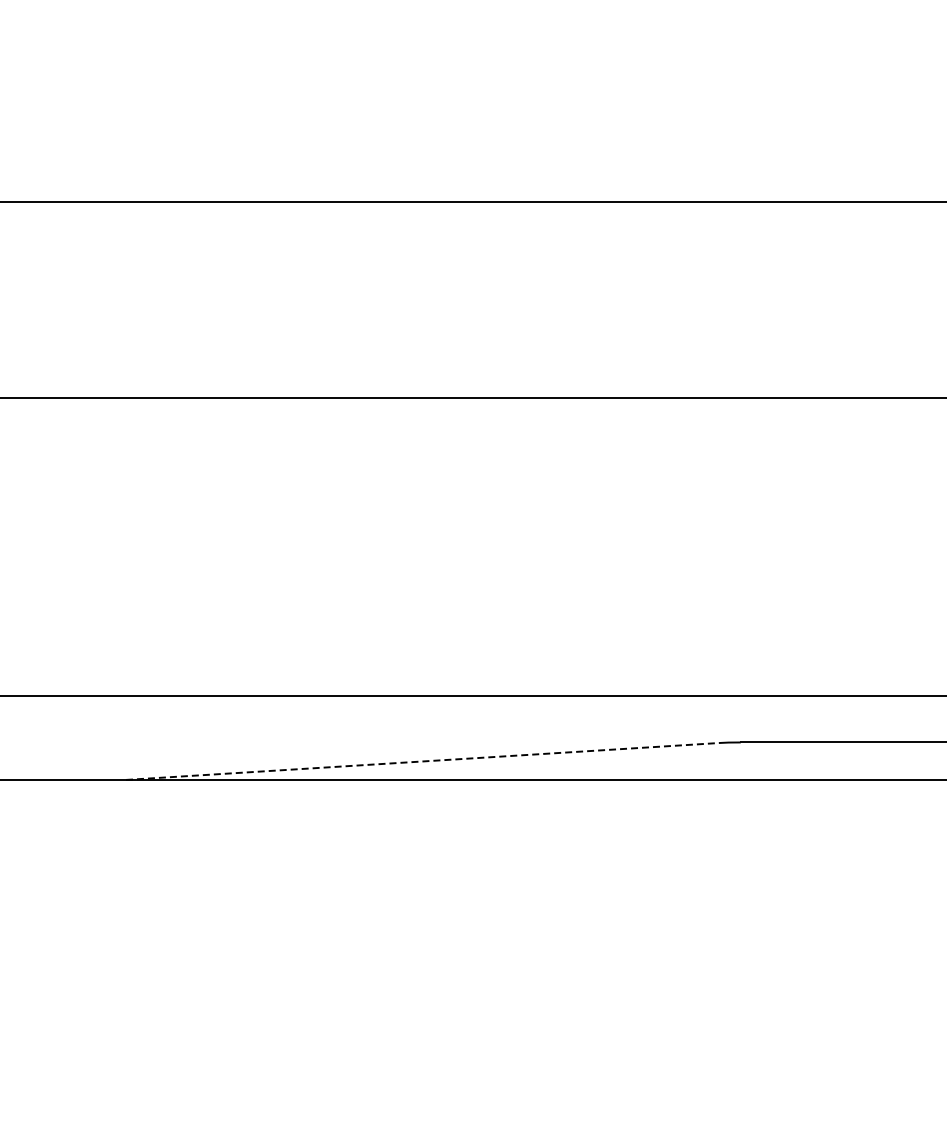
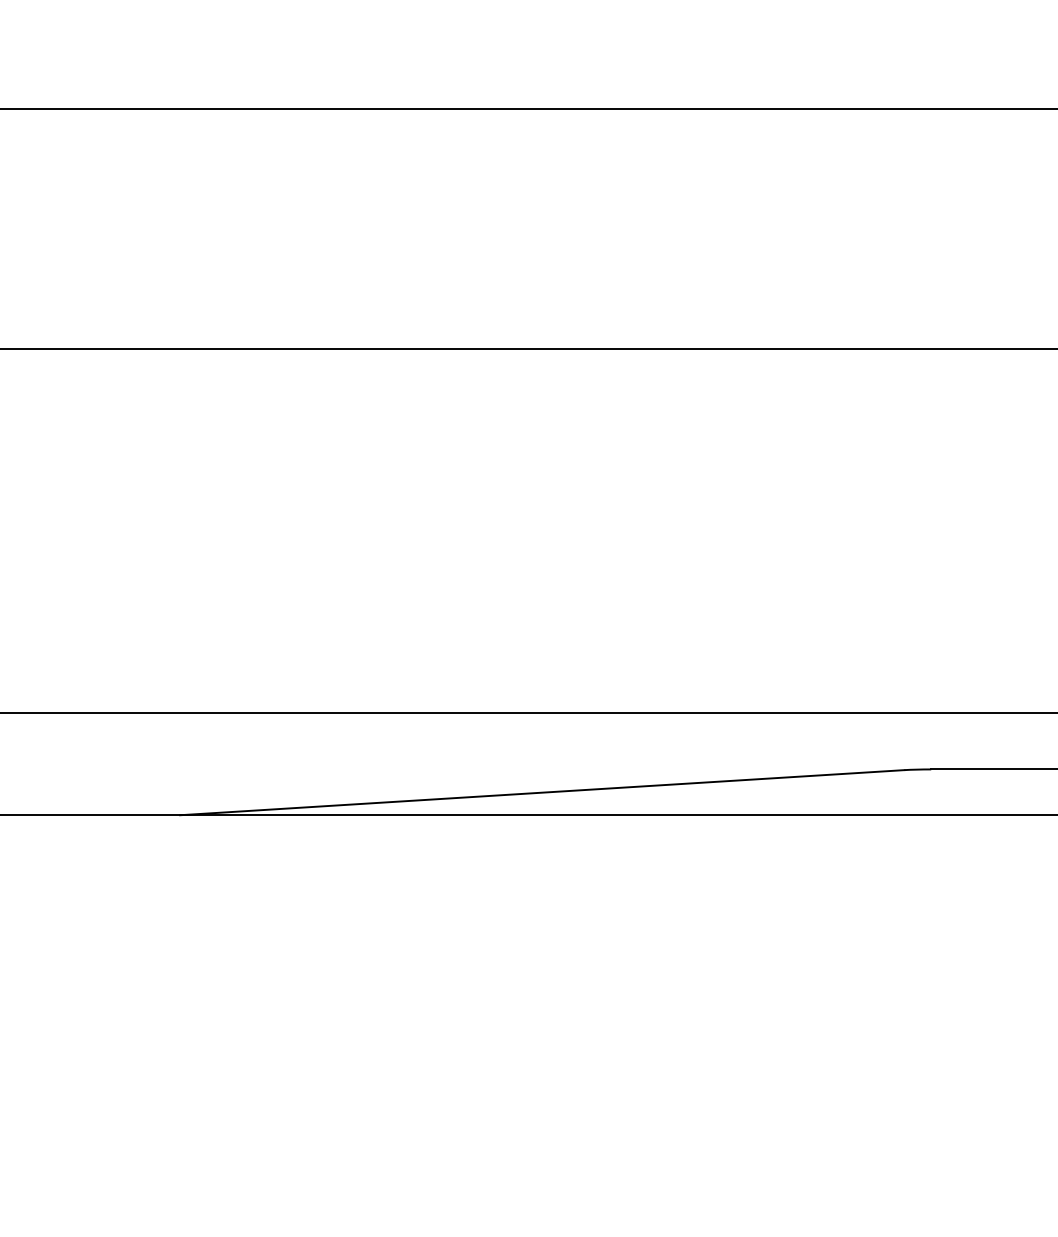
line: (422, 761) -> (542, 792), dashed -> solid

